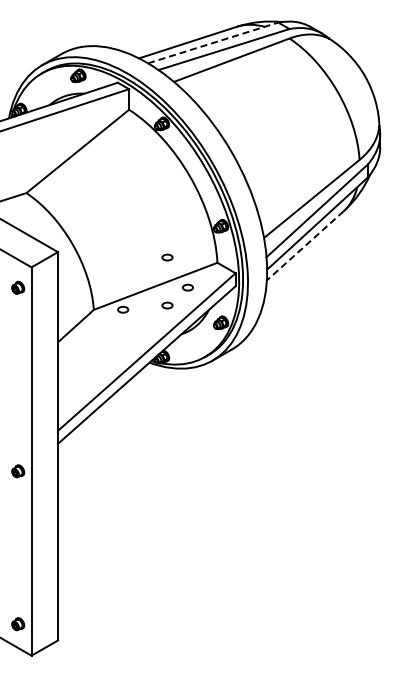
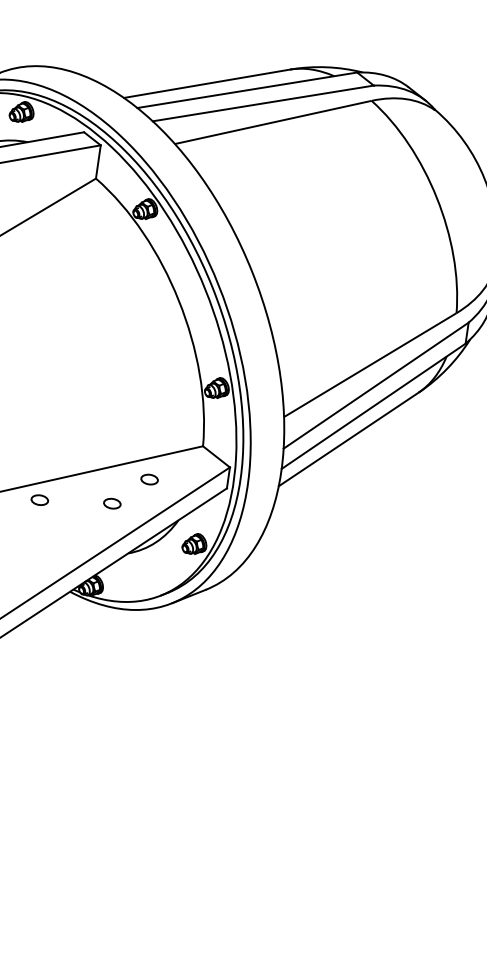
line: (213, 42) -> (247, 89), dashed -> solid
line: (305, 245) -> (349, 438), dashed -> solid
part: (167, 257) -> (123, 426), removed

